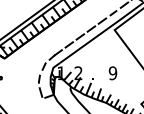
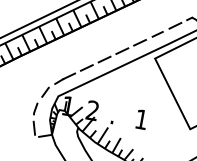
text: (112, 73) -> (140, 119), 9 -> 1

